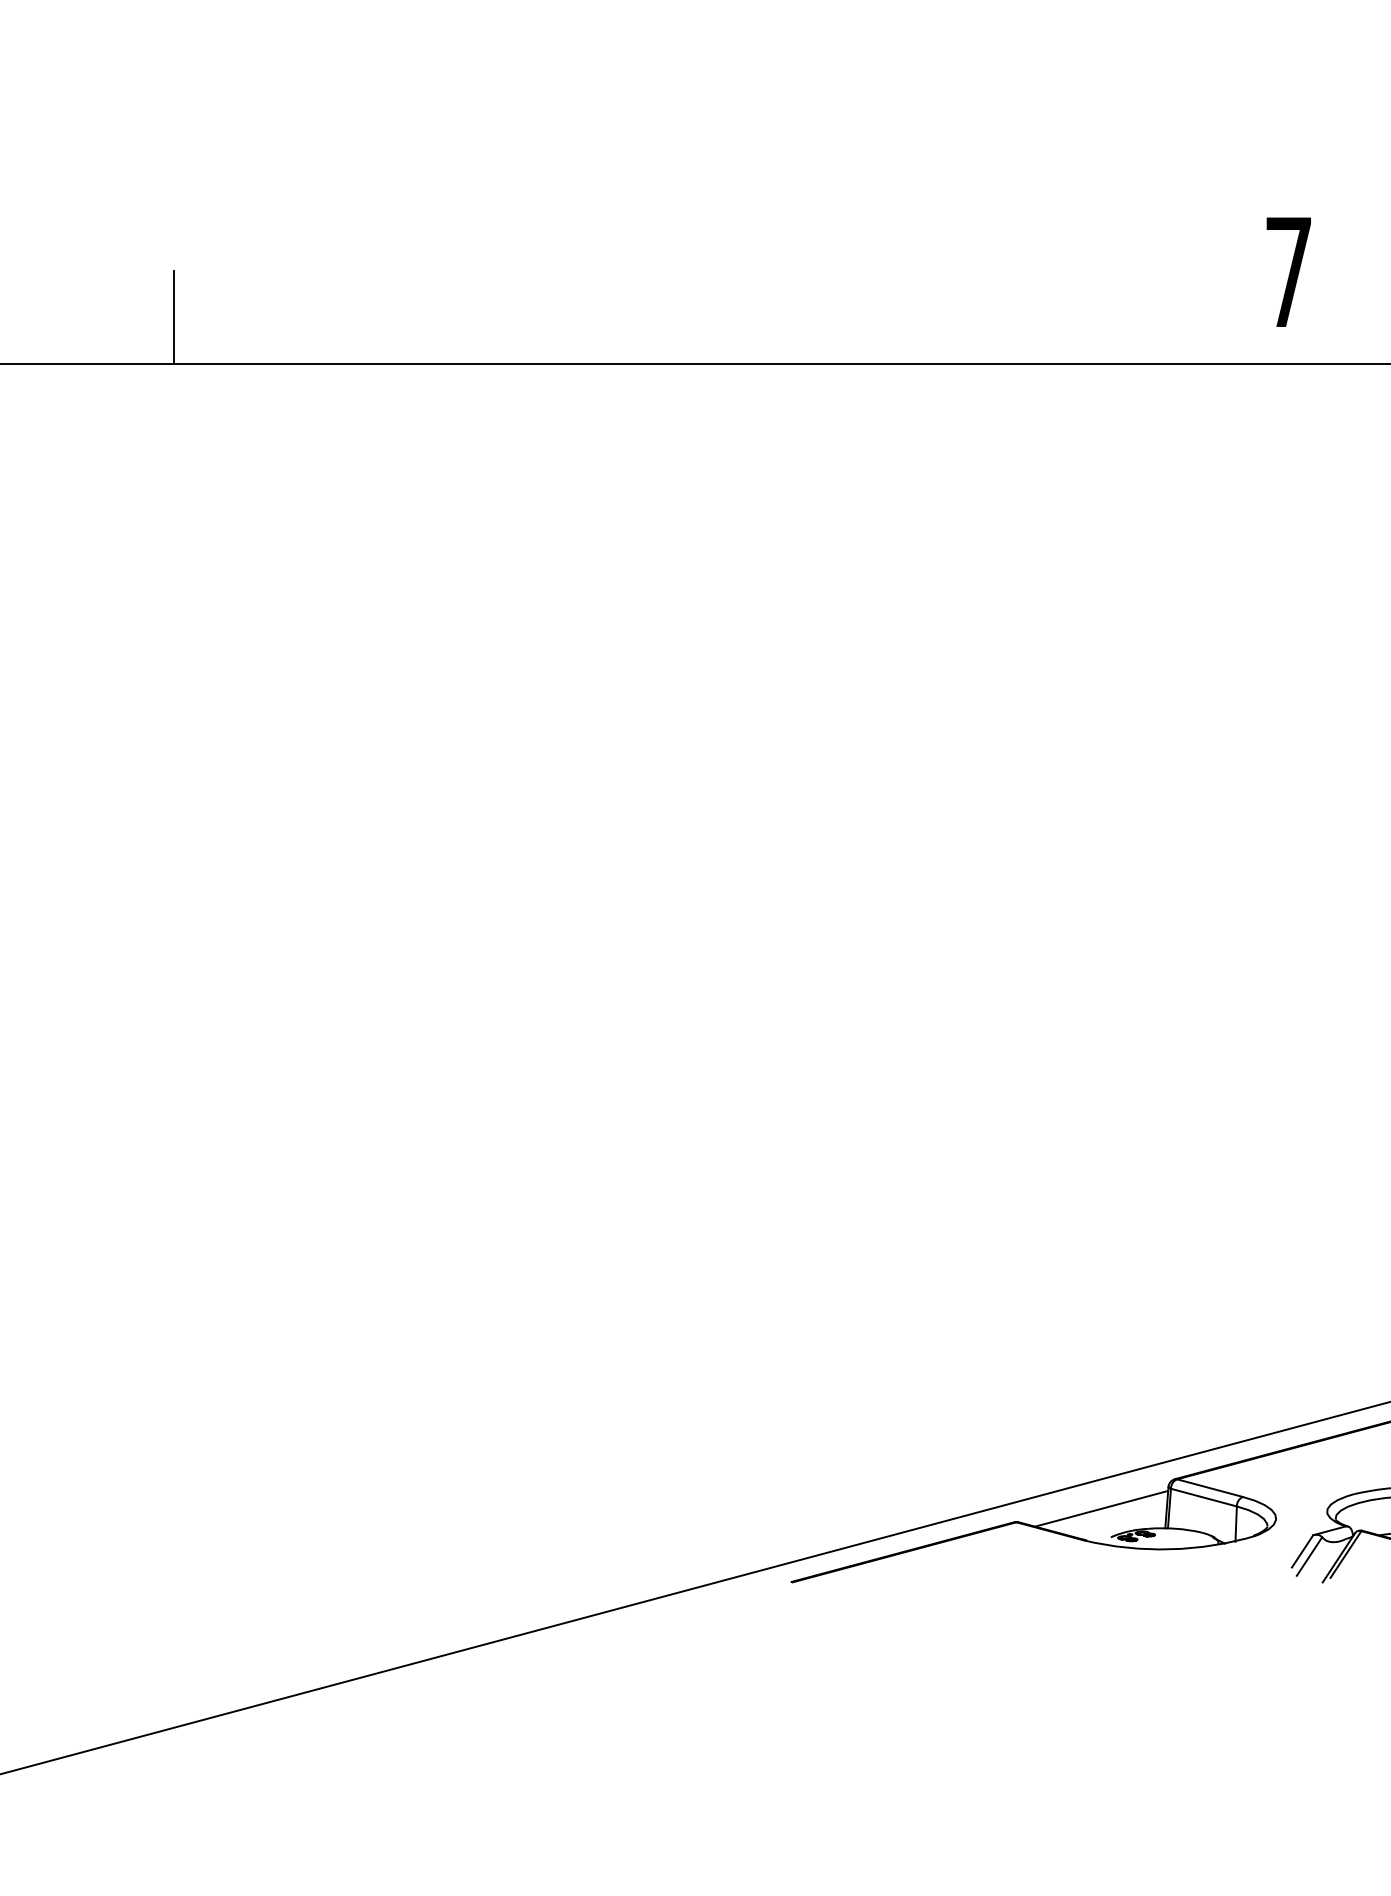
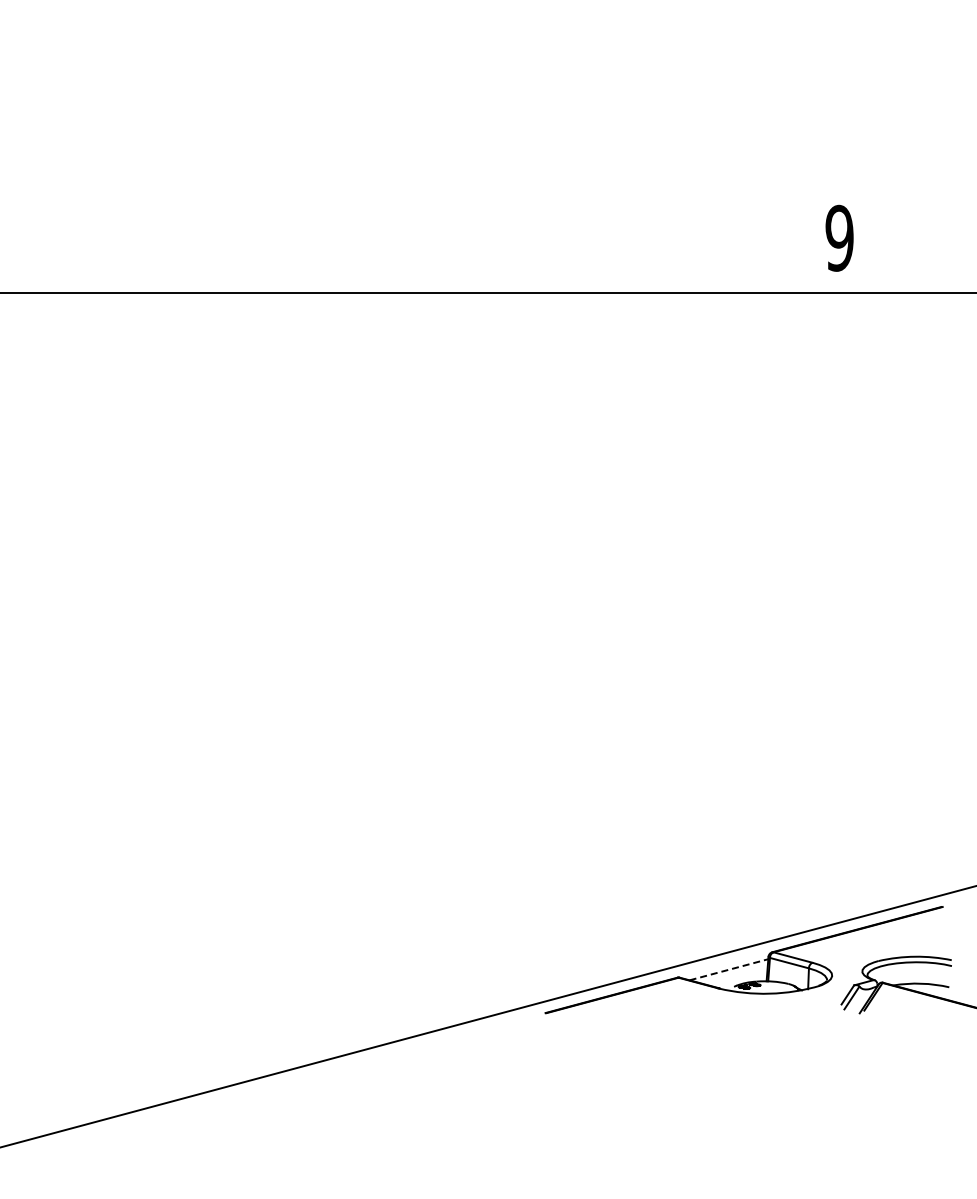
text: (1288, 270) -> (839, 237), 7 -> 9
line: (174, 316) -> (180, 264), removed
line: (1100, 1508) -> (728, 969), solid -> dashed

